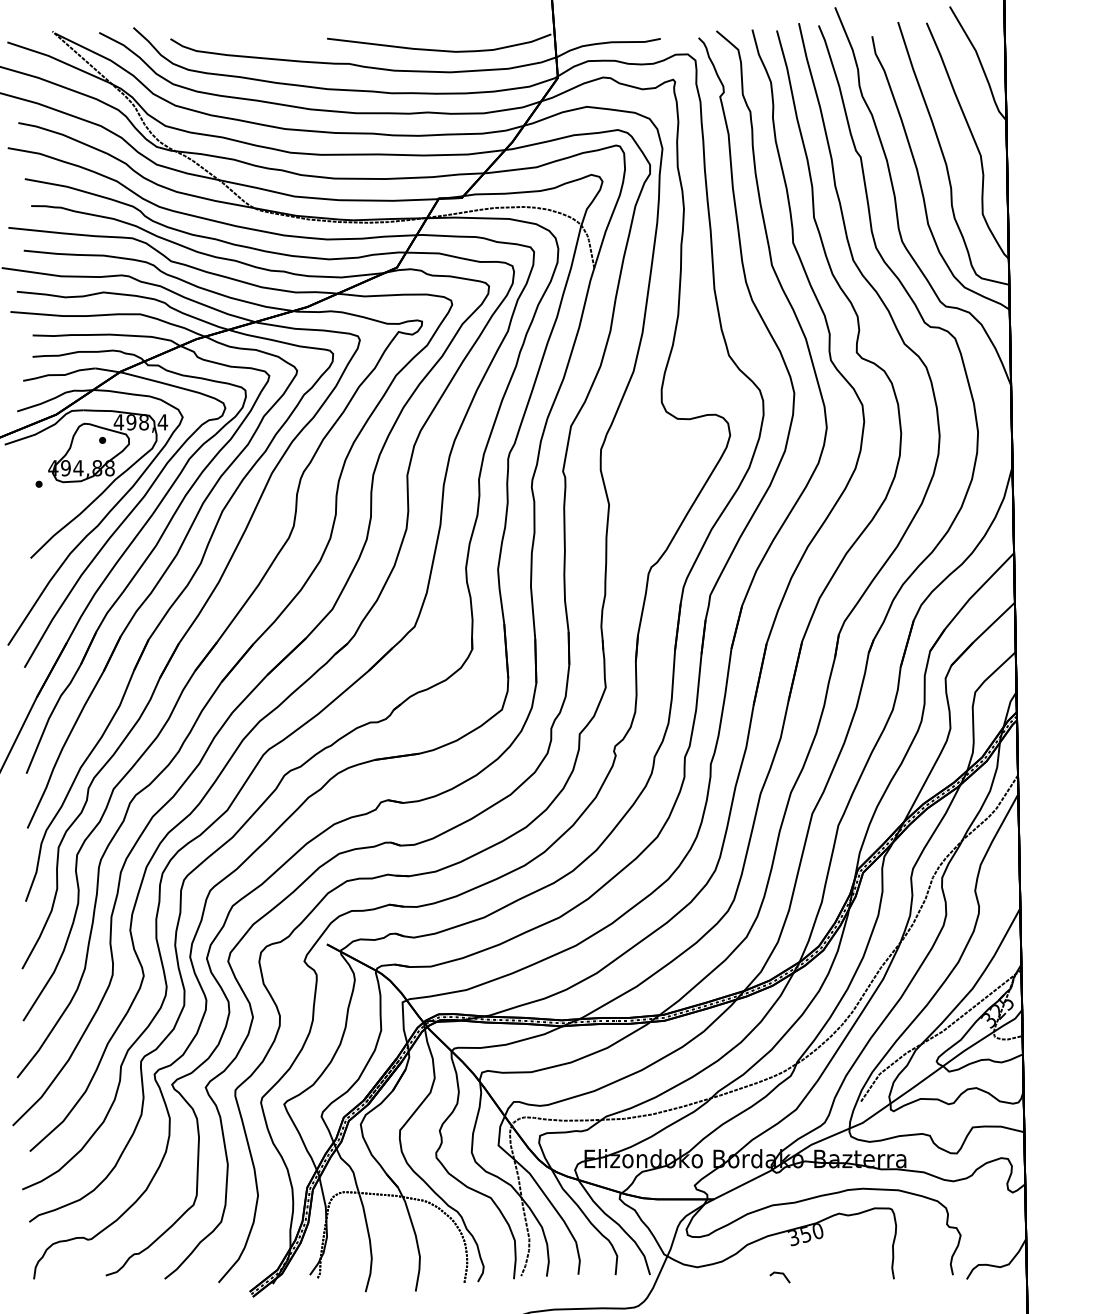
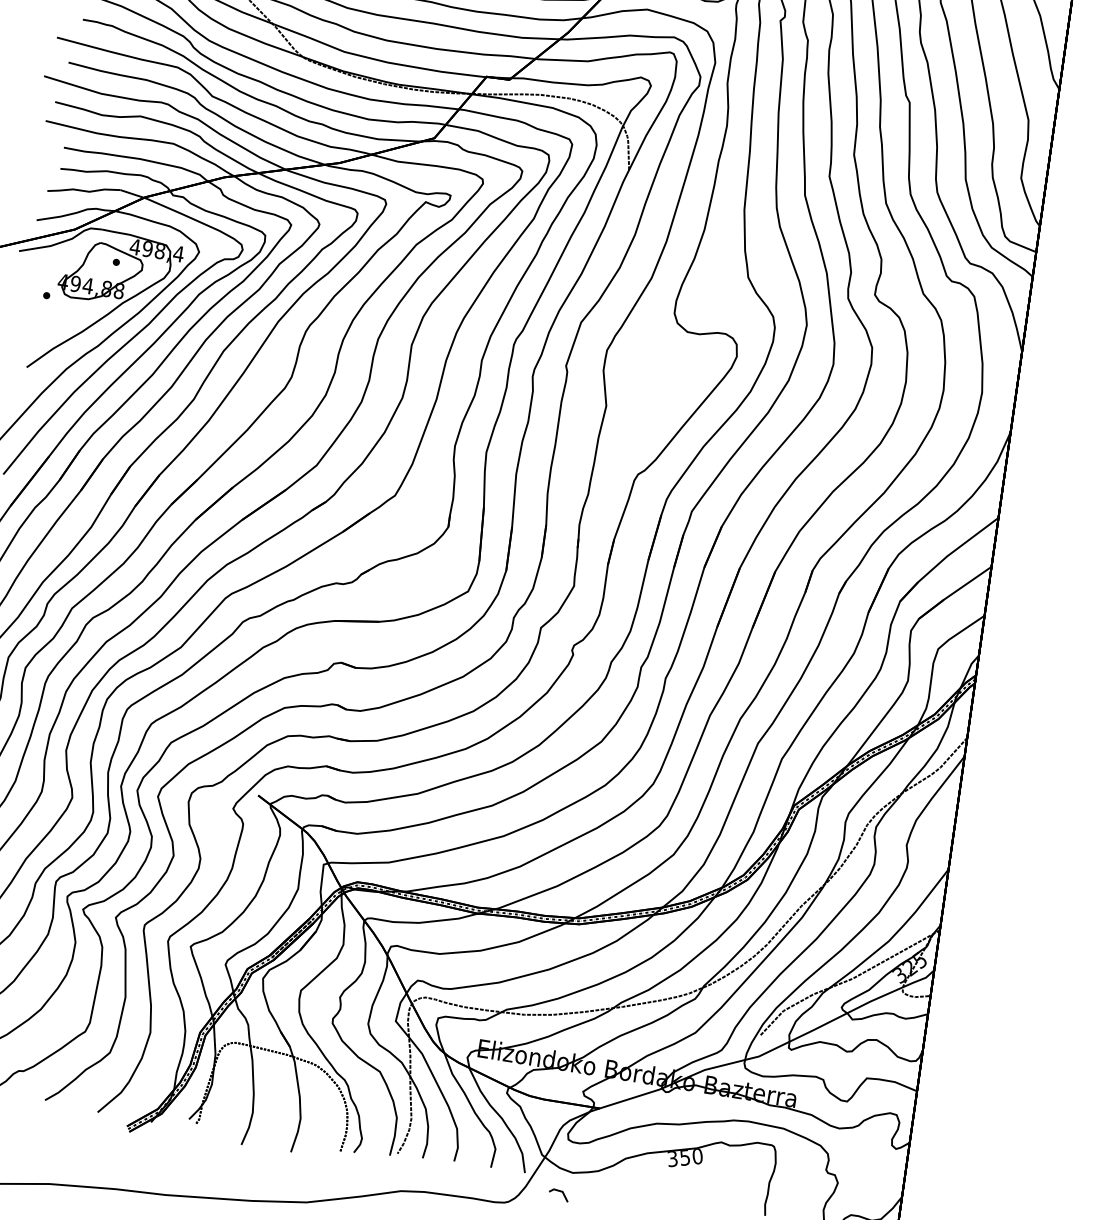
line: (779, 1274) -> (558, 1192), moved

